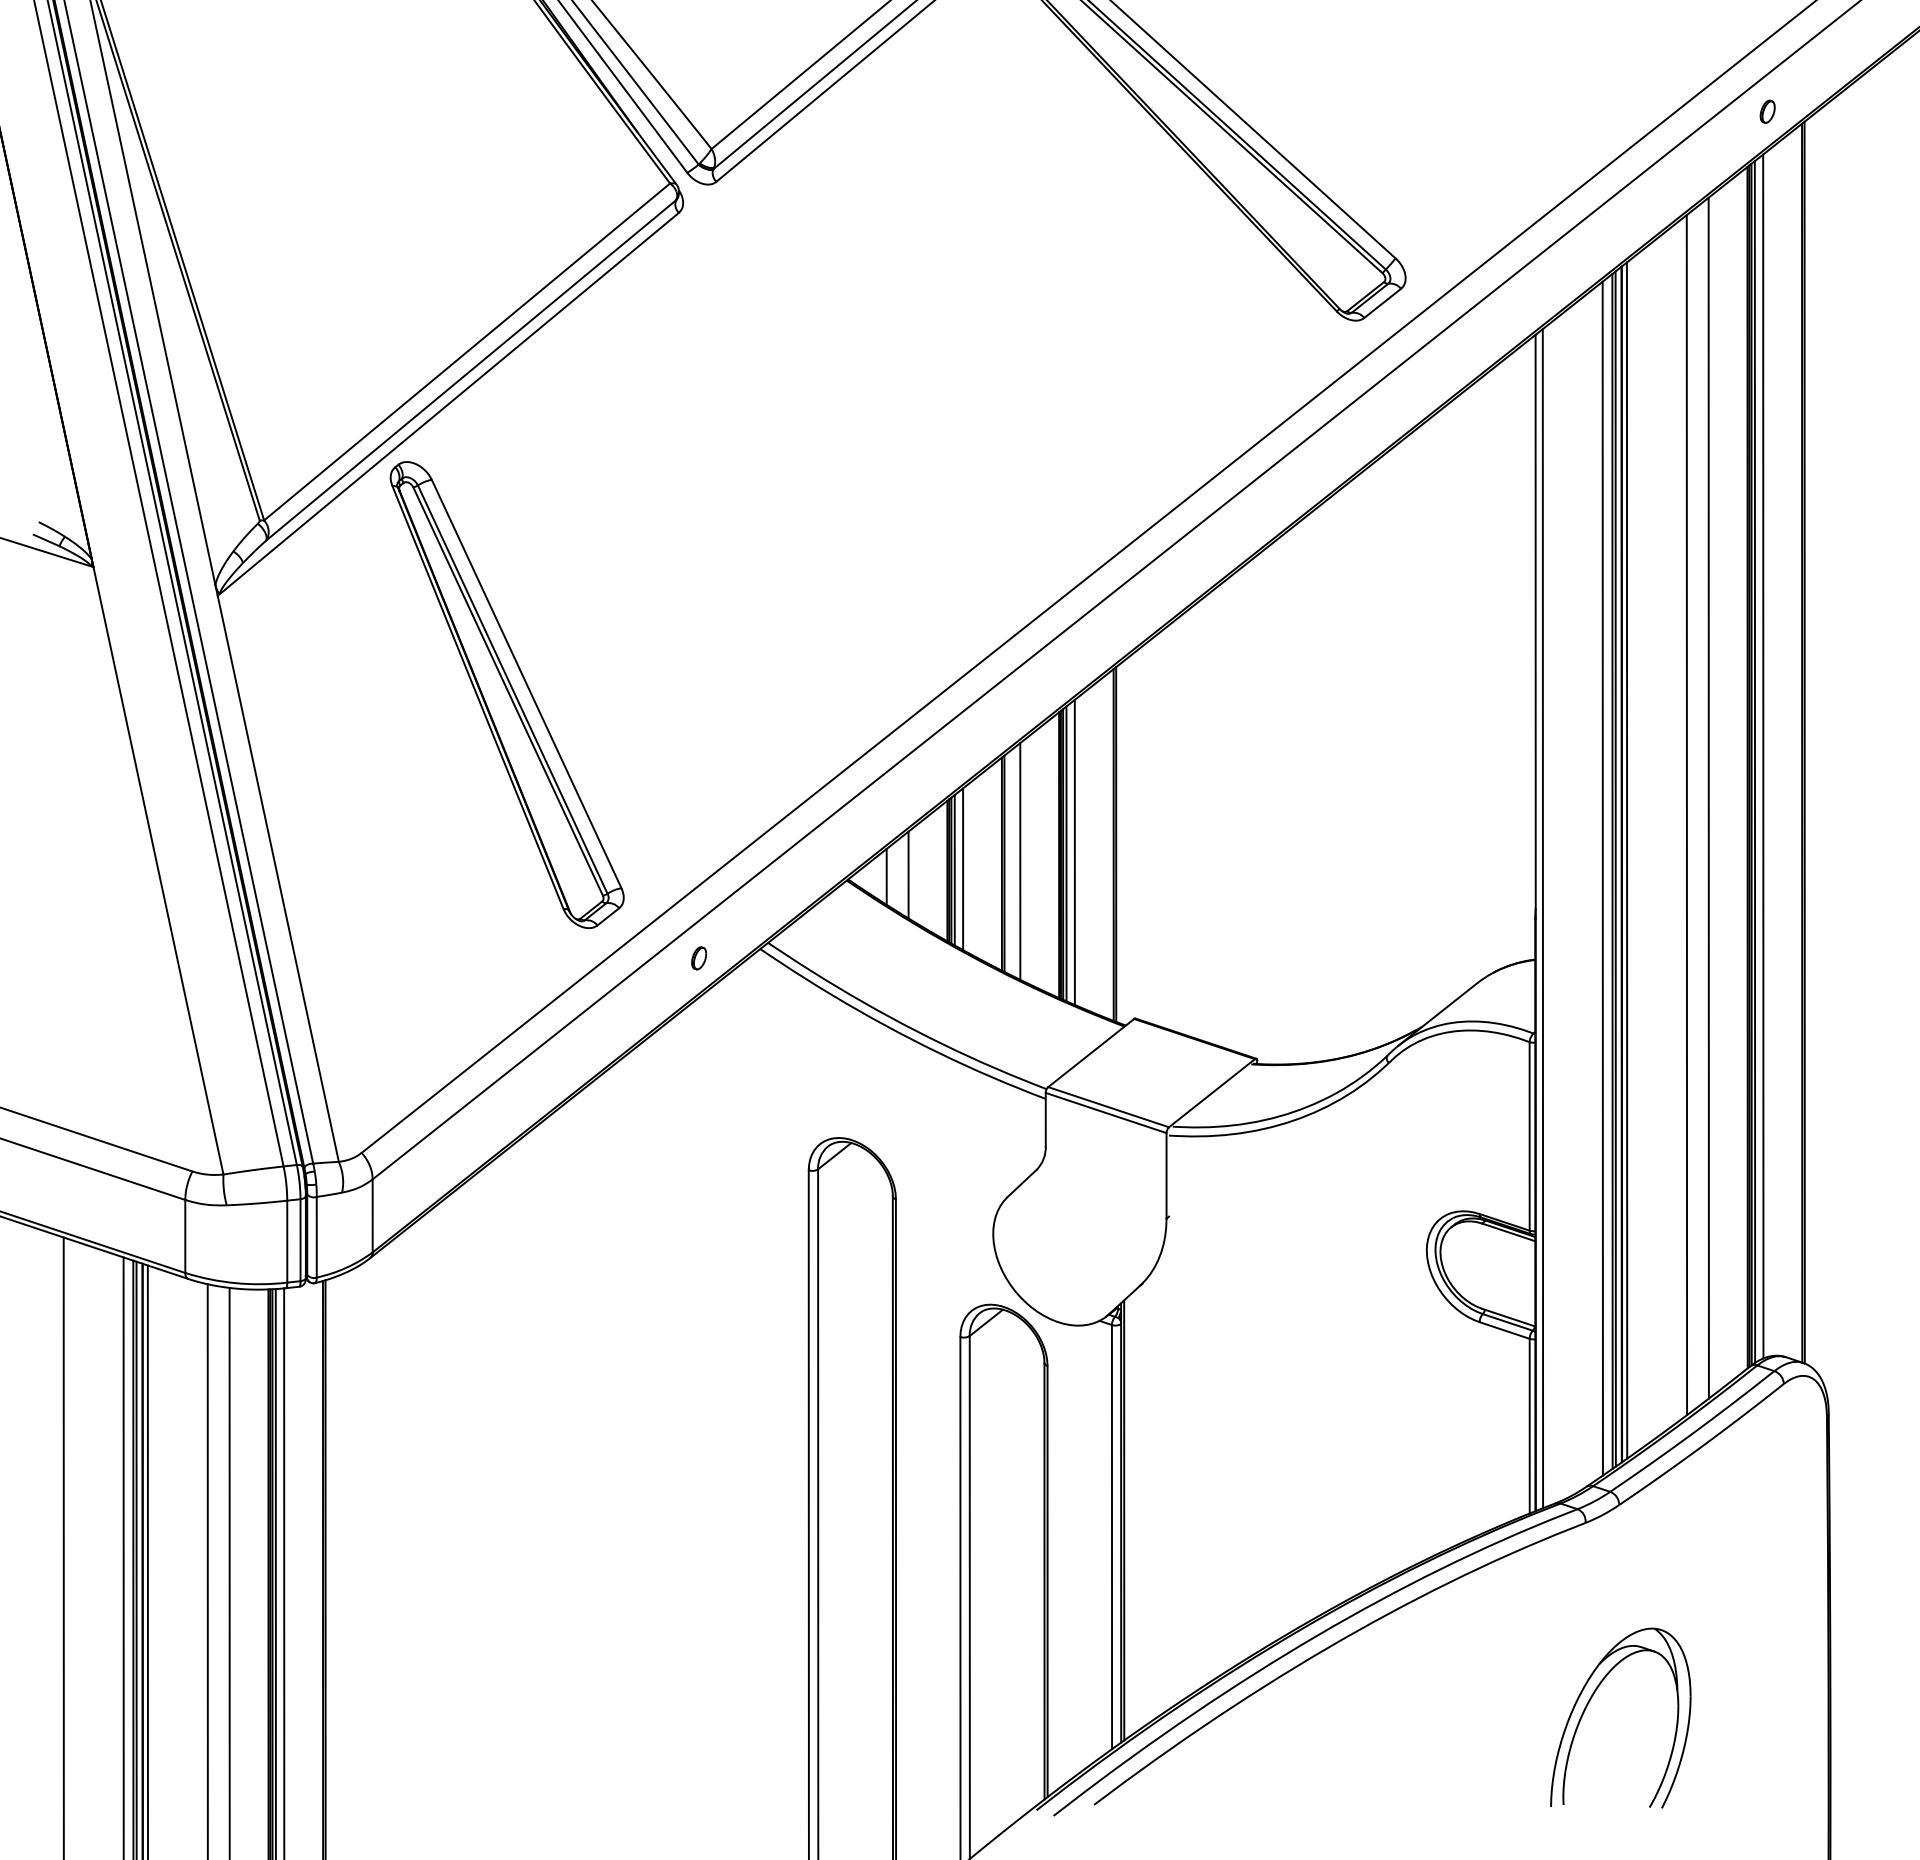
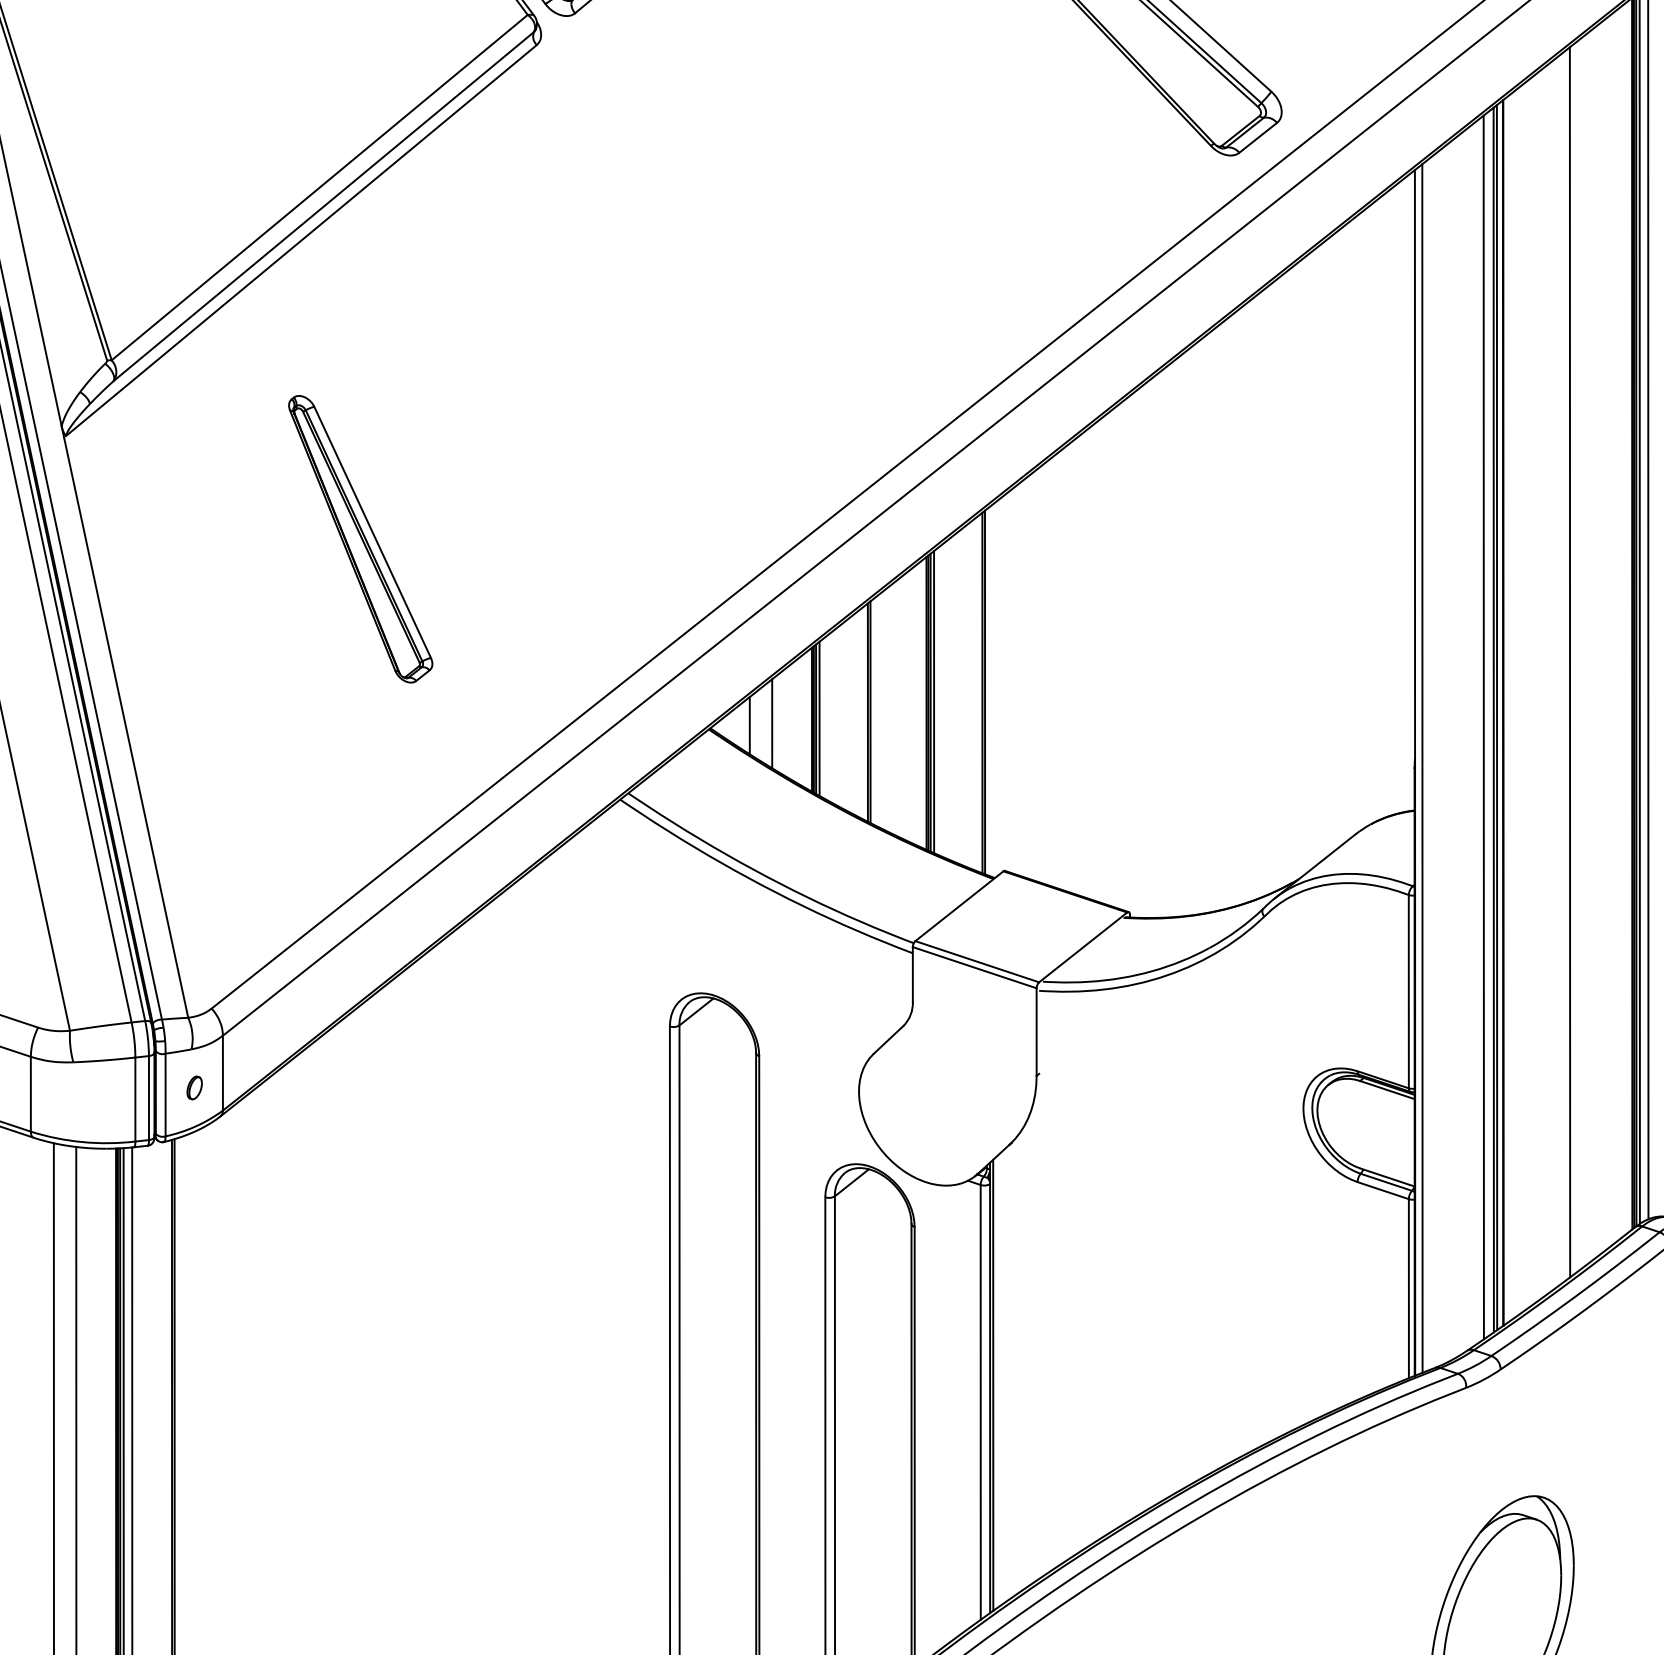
part: (506, 694) -> (360, 538), size x0.6
line: (1708, 797) -> (1592, 644), removed
line: (1074, 851) -> (942, 699), removed
line: (1626, 860) -> (1508, 708), removed
line: (1020, 861) -> (886, 709), removed
line: (963, 869) -> (828, 718), removed
part: (699, 958) -> (195, 1088), moved

